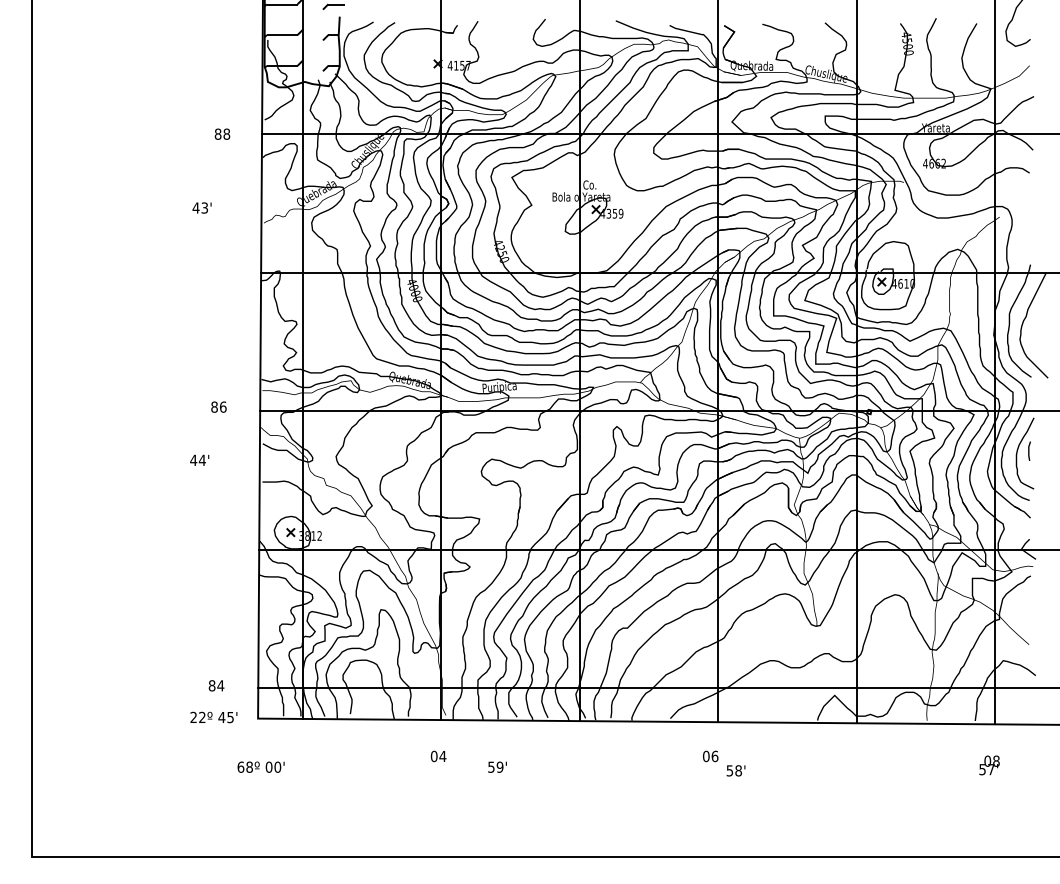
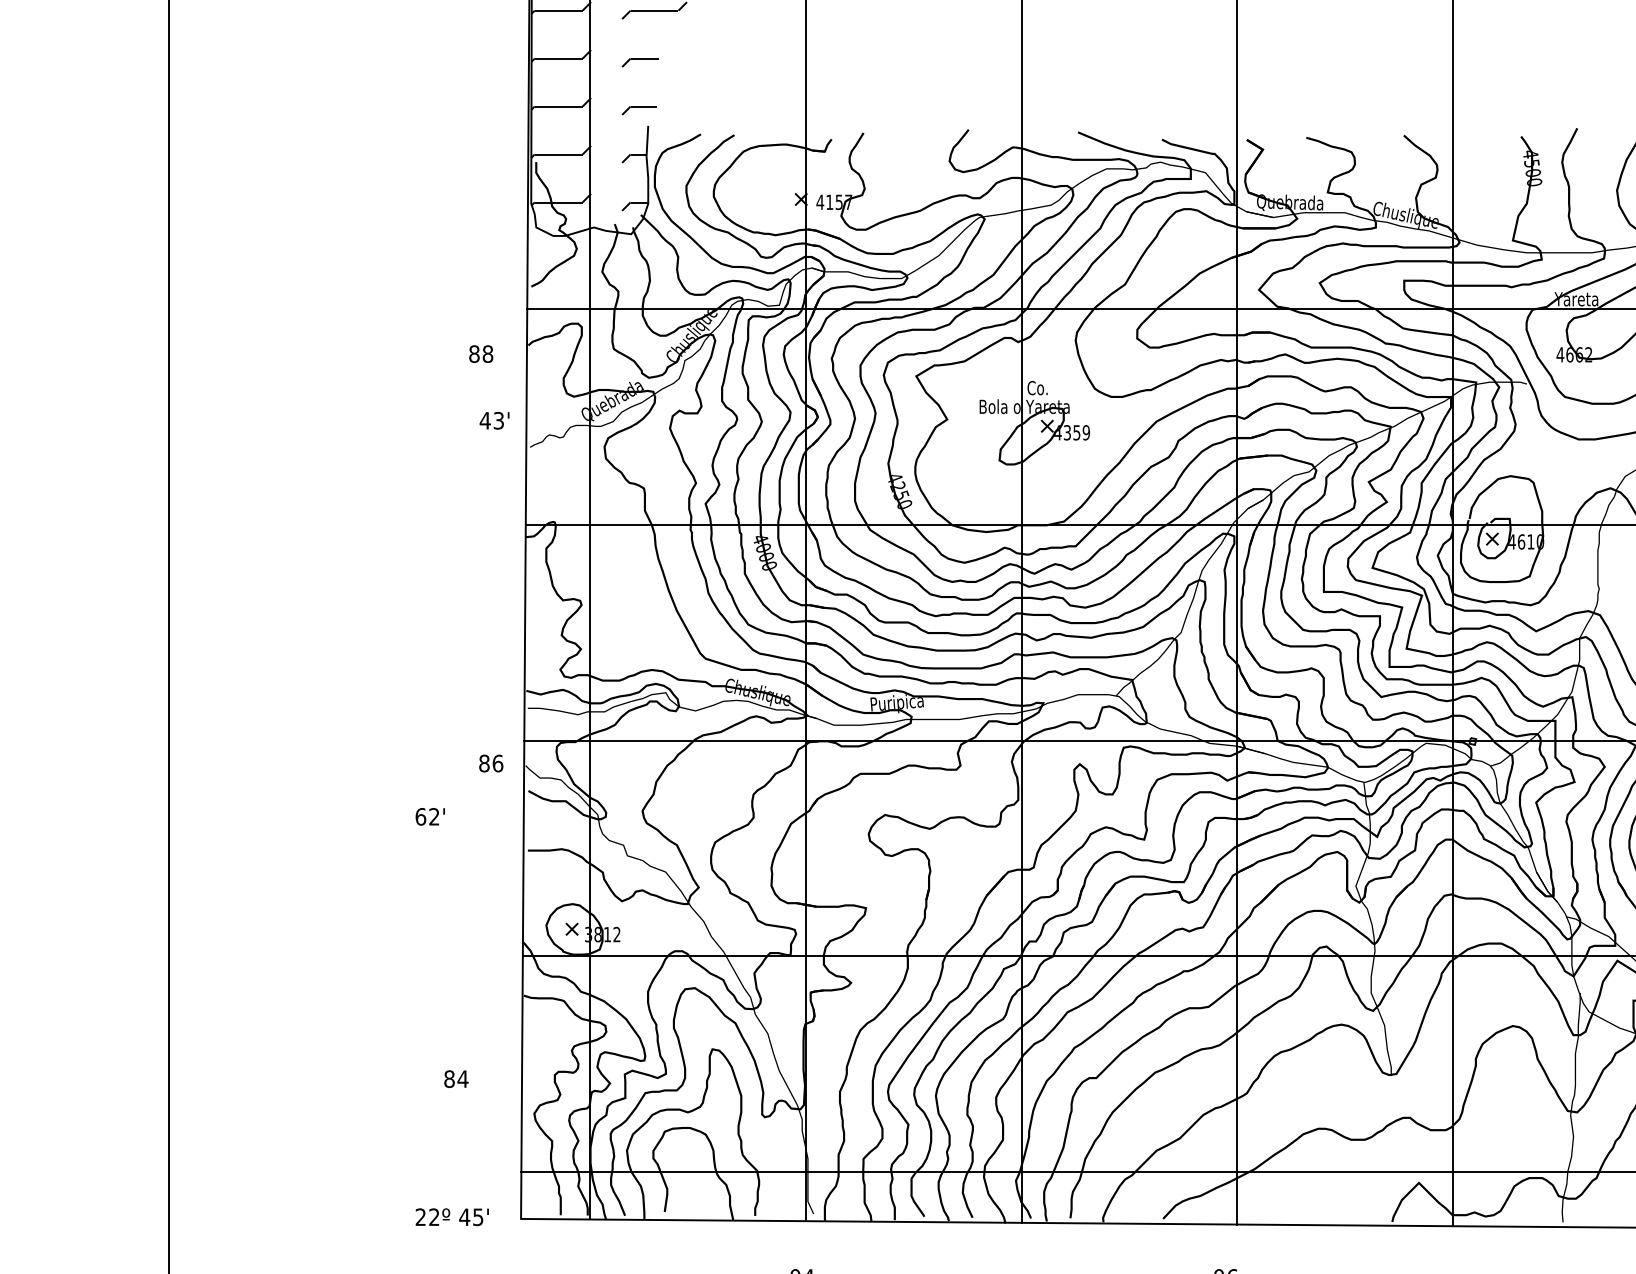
text: (222, 133) -> (481, 352), moved
text: (201, 207) -> (493, 419), moved
text: (411, 380) -> (759, 692), Quebrada -> Chuslique
text: (218, 406) -> (490, 762), moved
text: (197, 459) -> (426, 815), 44' -> 62'
text: (216, 685) -> (456, 1078), moved

